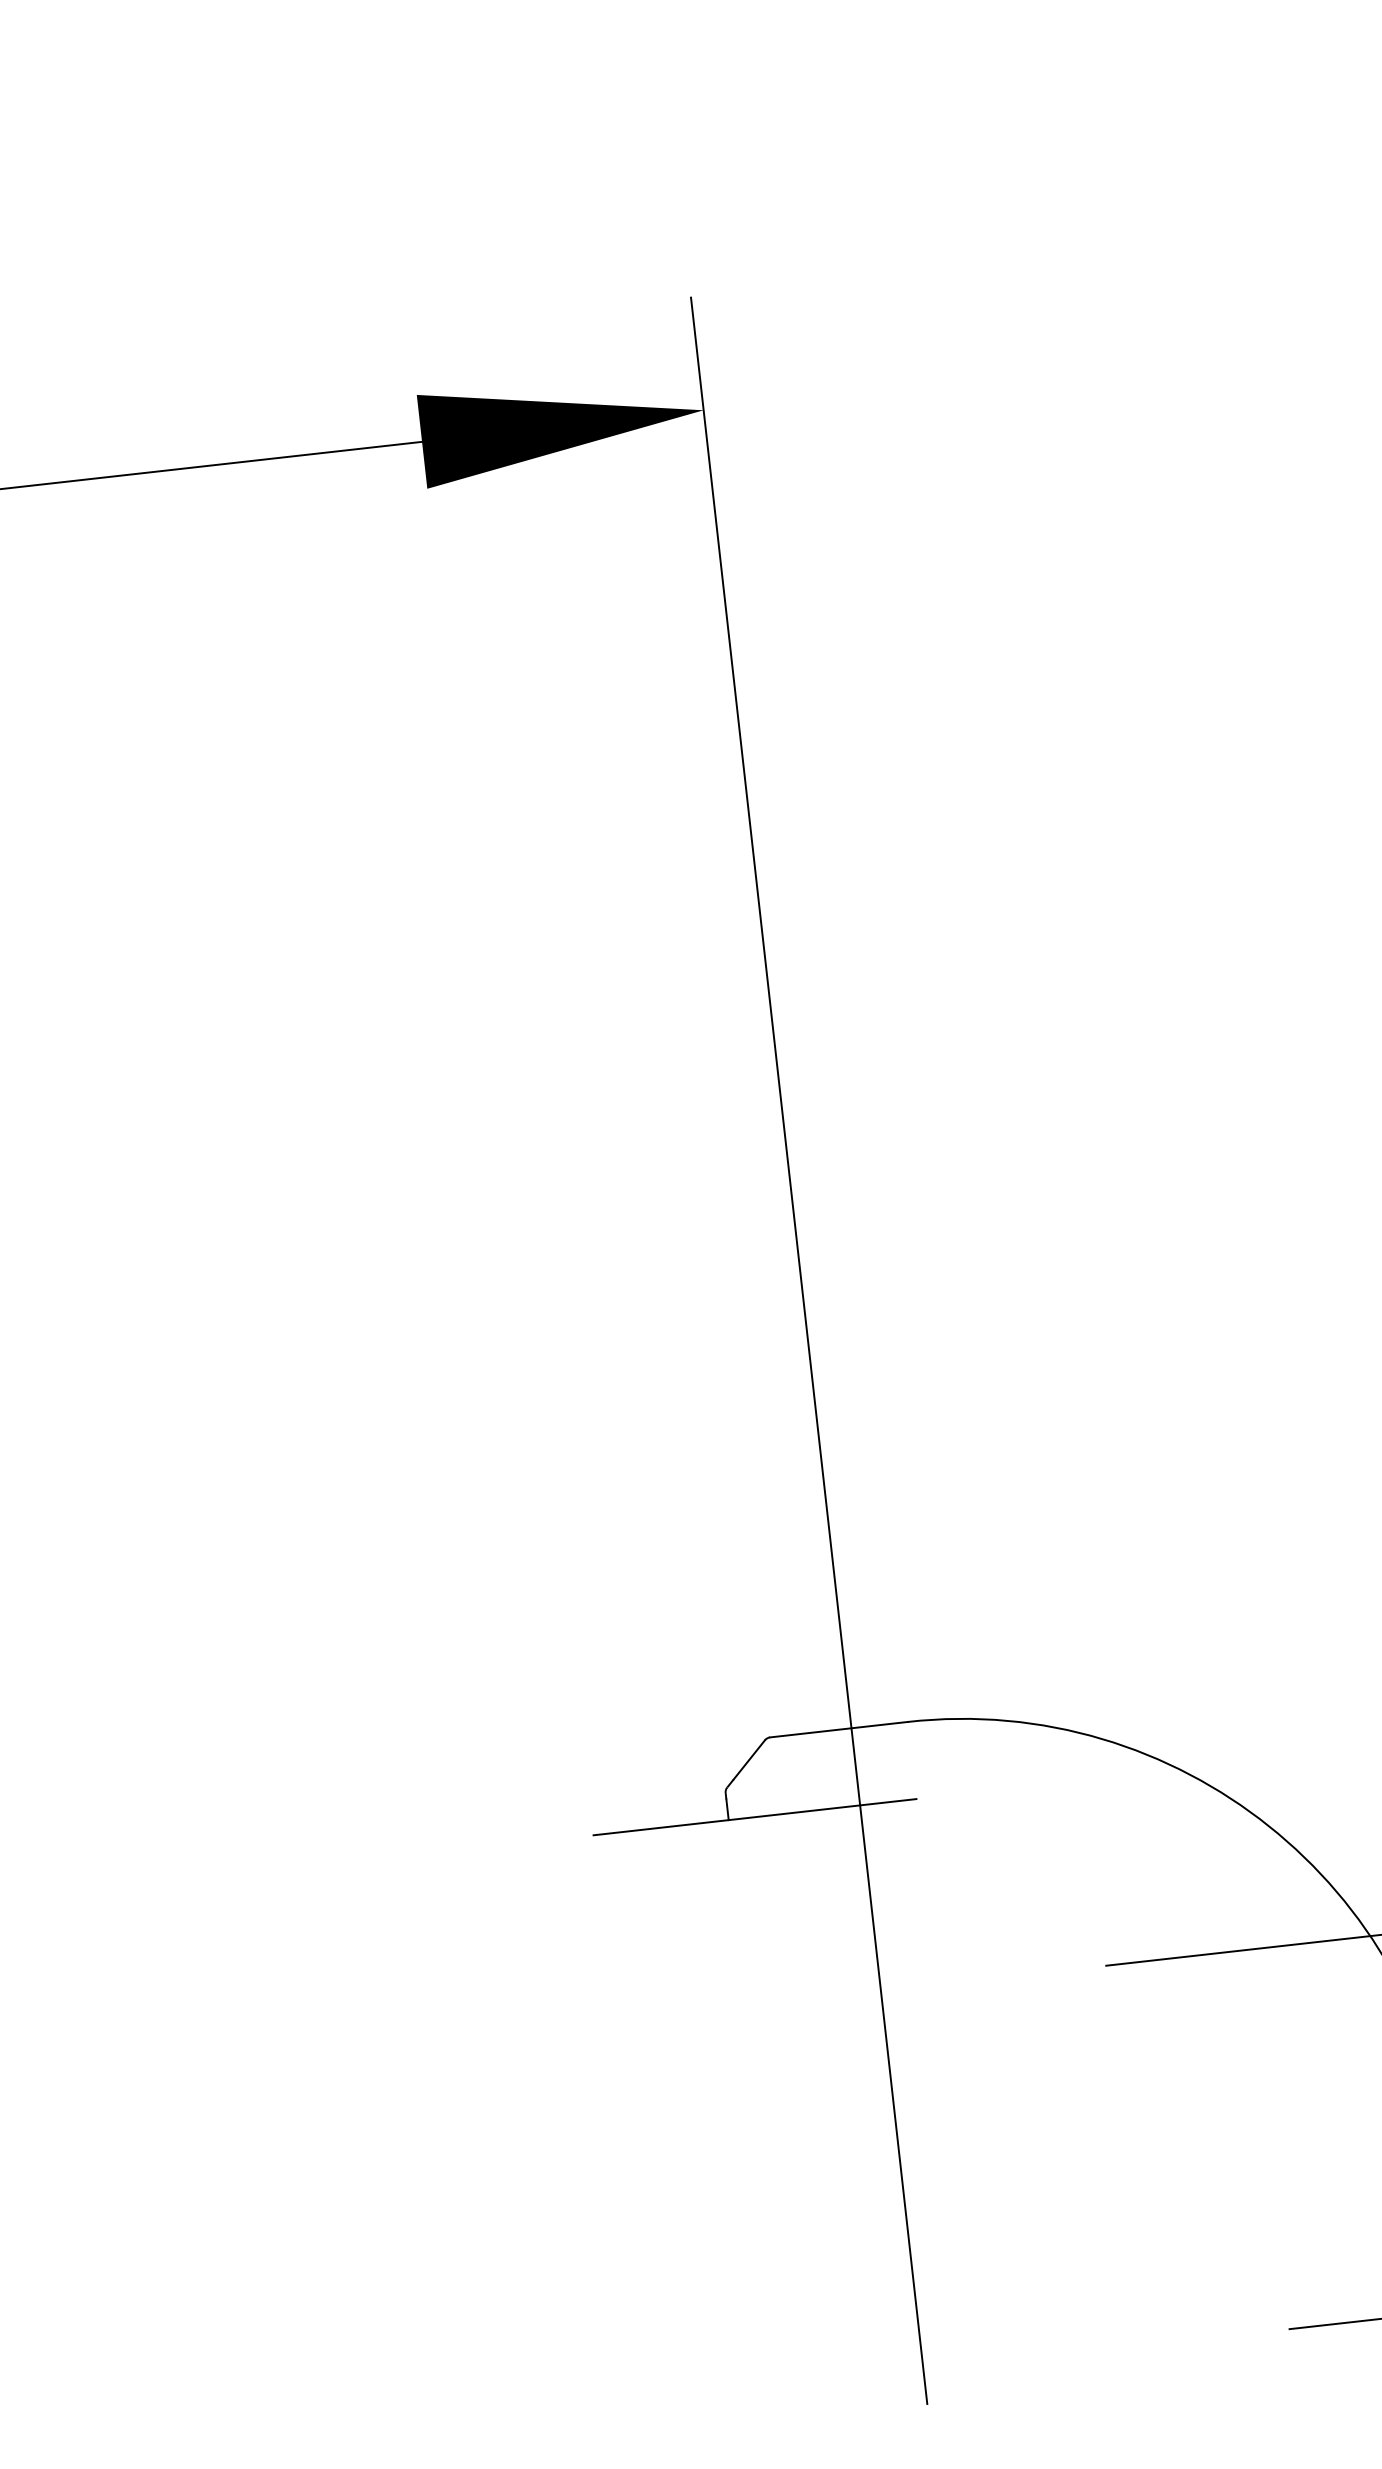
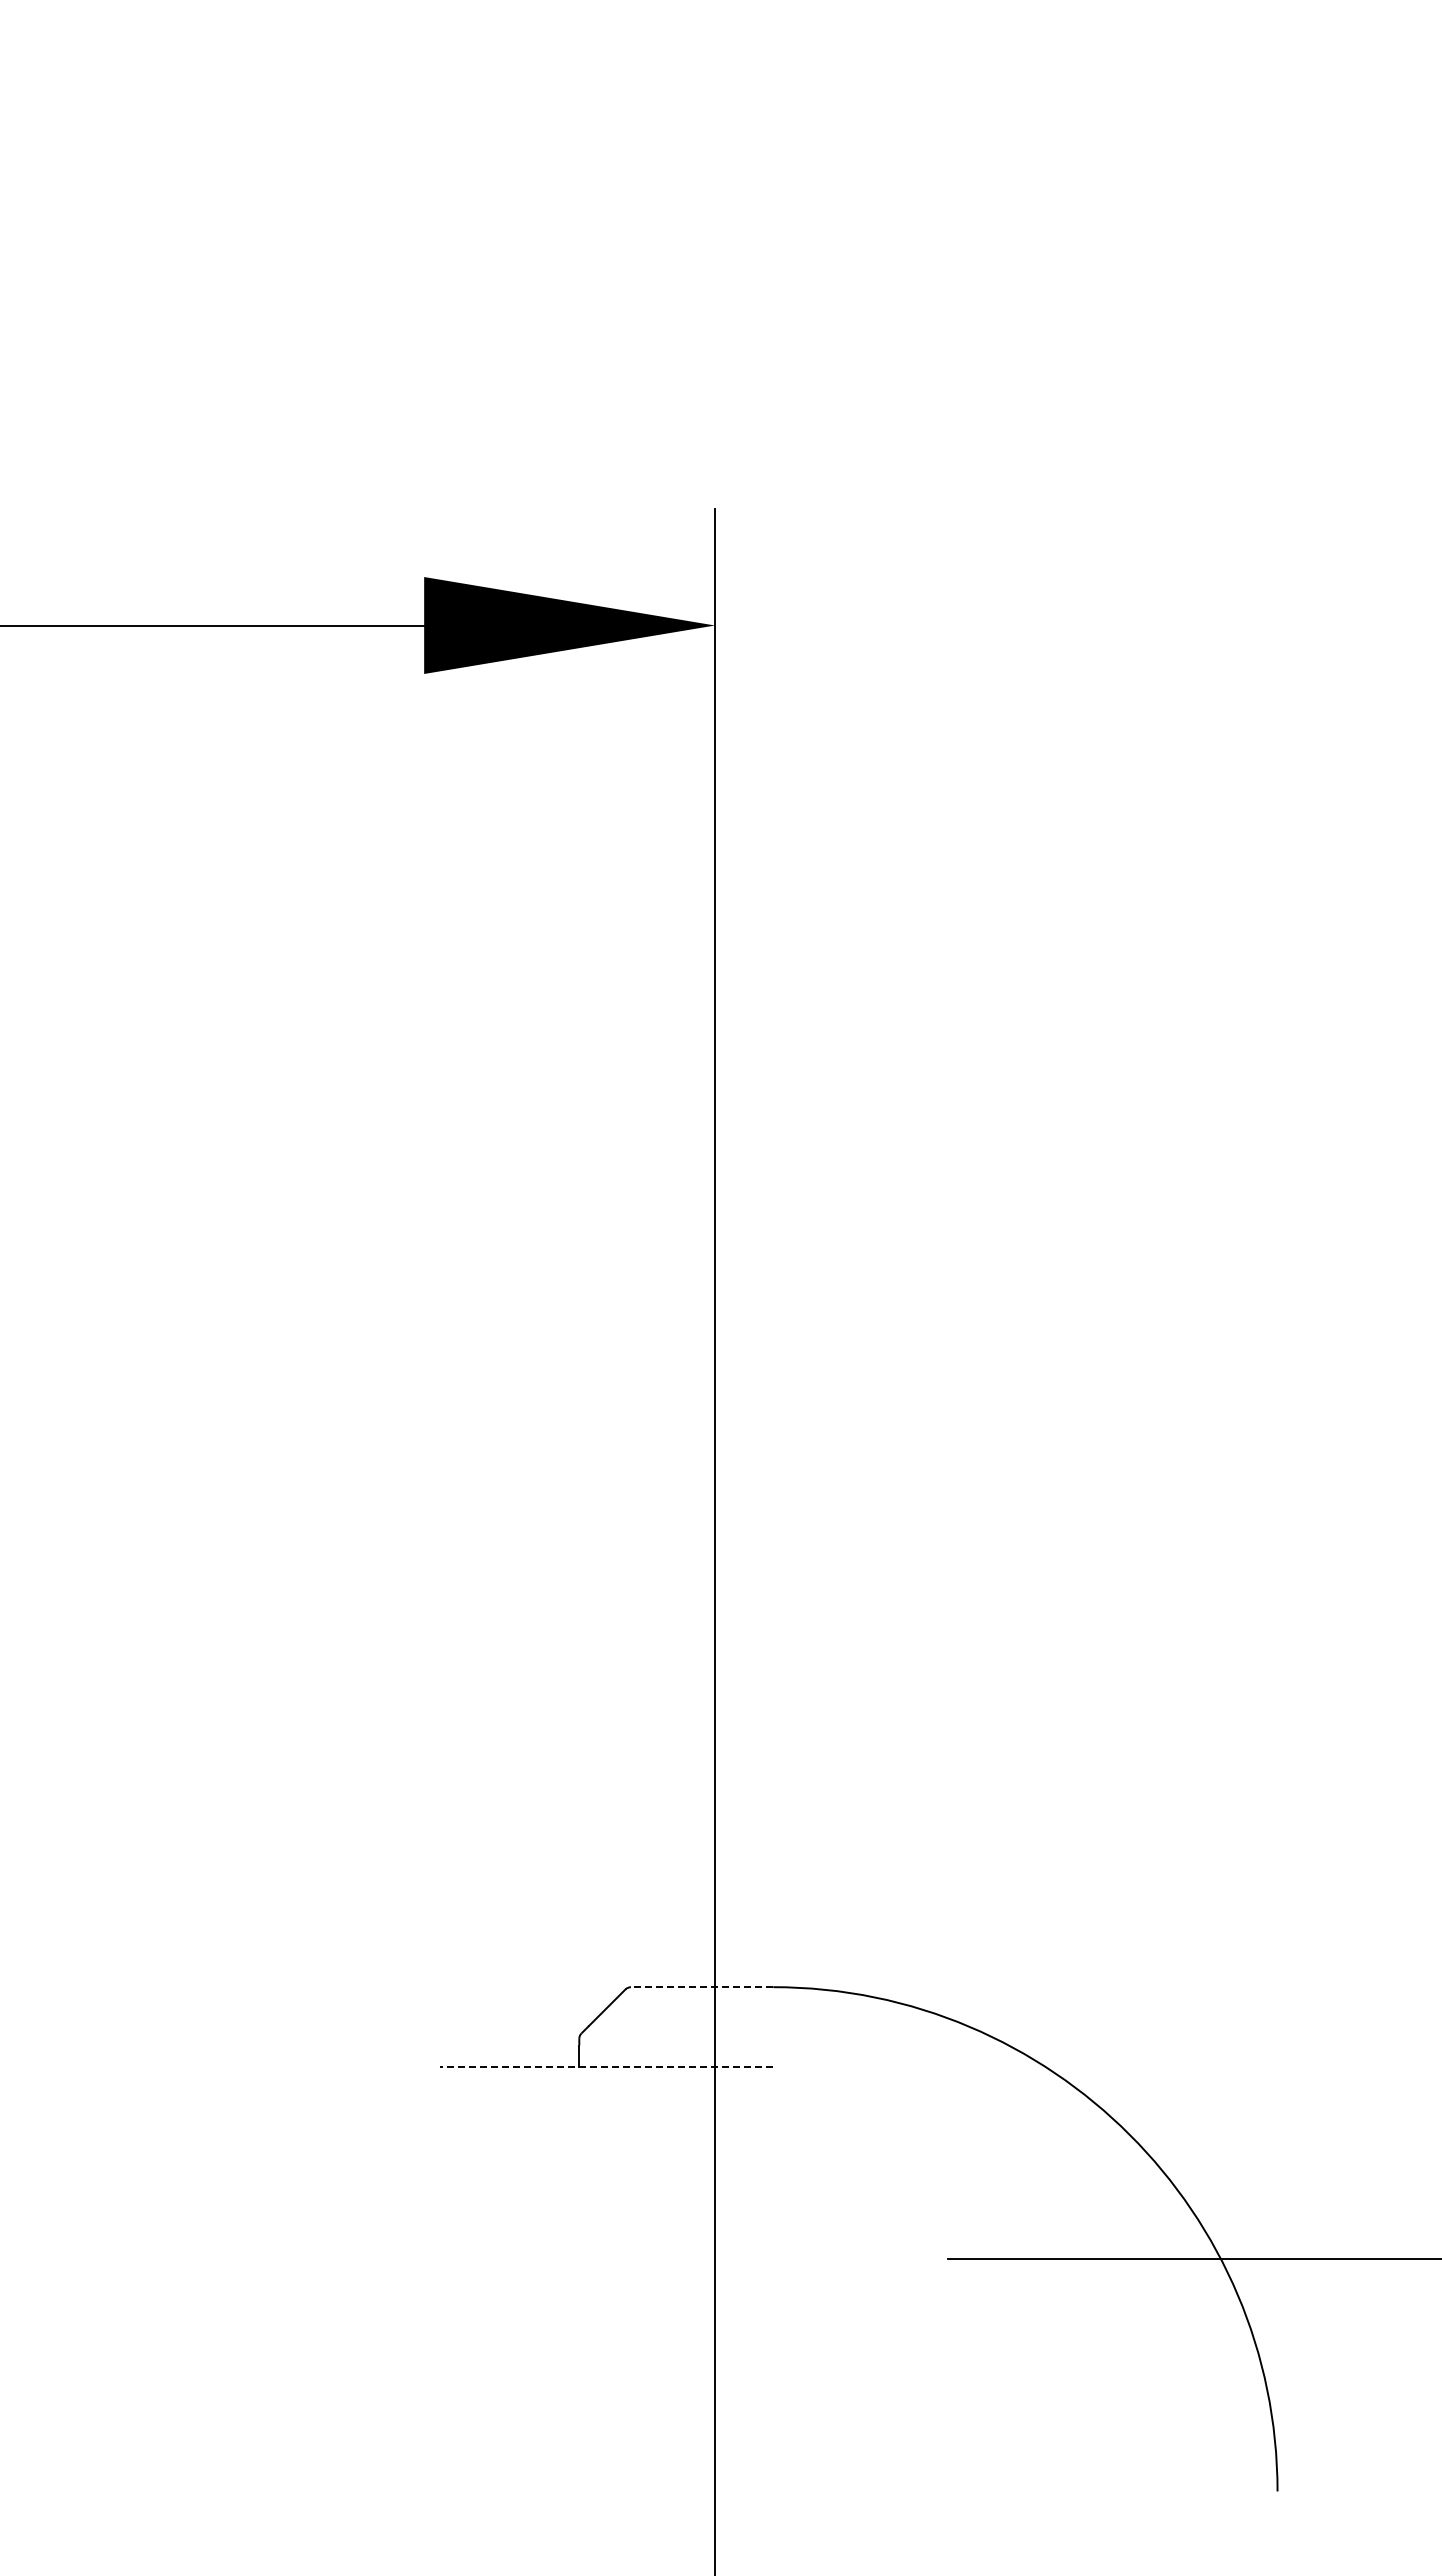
line: (838, 1730) -> (701, 1987), solid -> dashed
line: (754, 1816) -> (606, 2066), solid -> dashed

